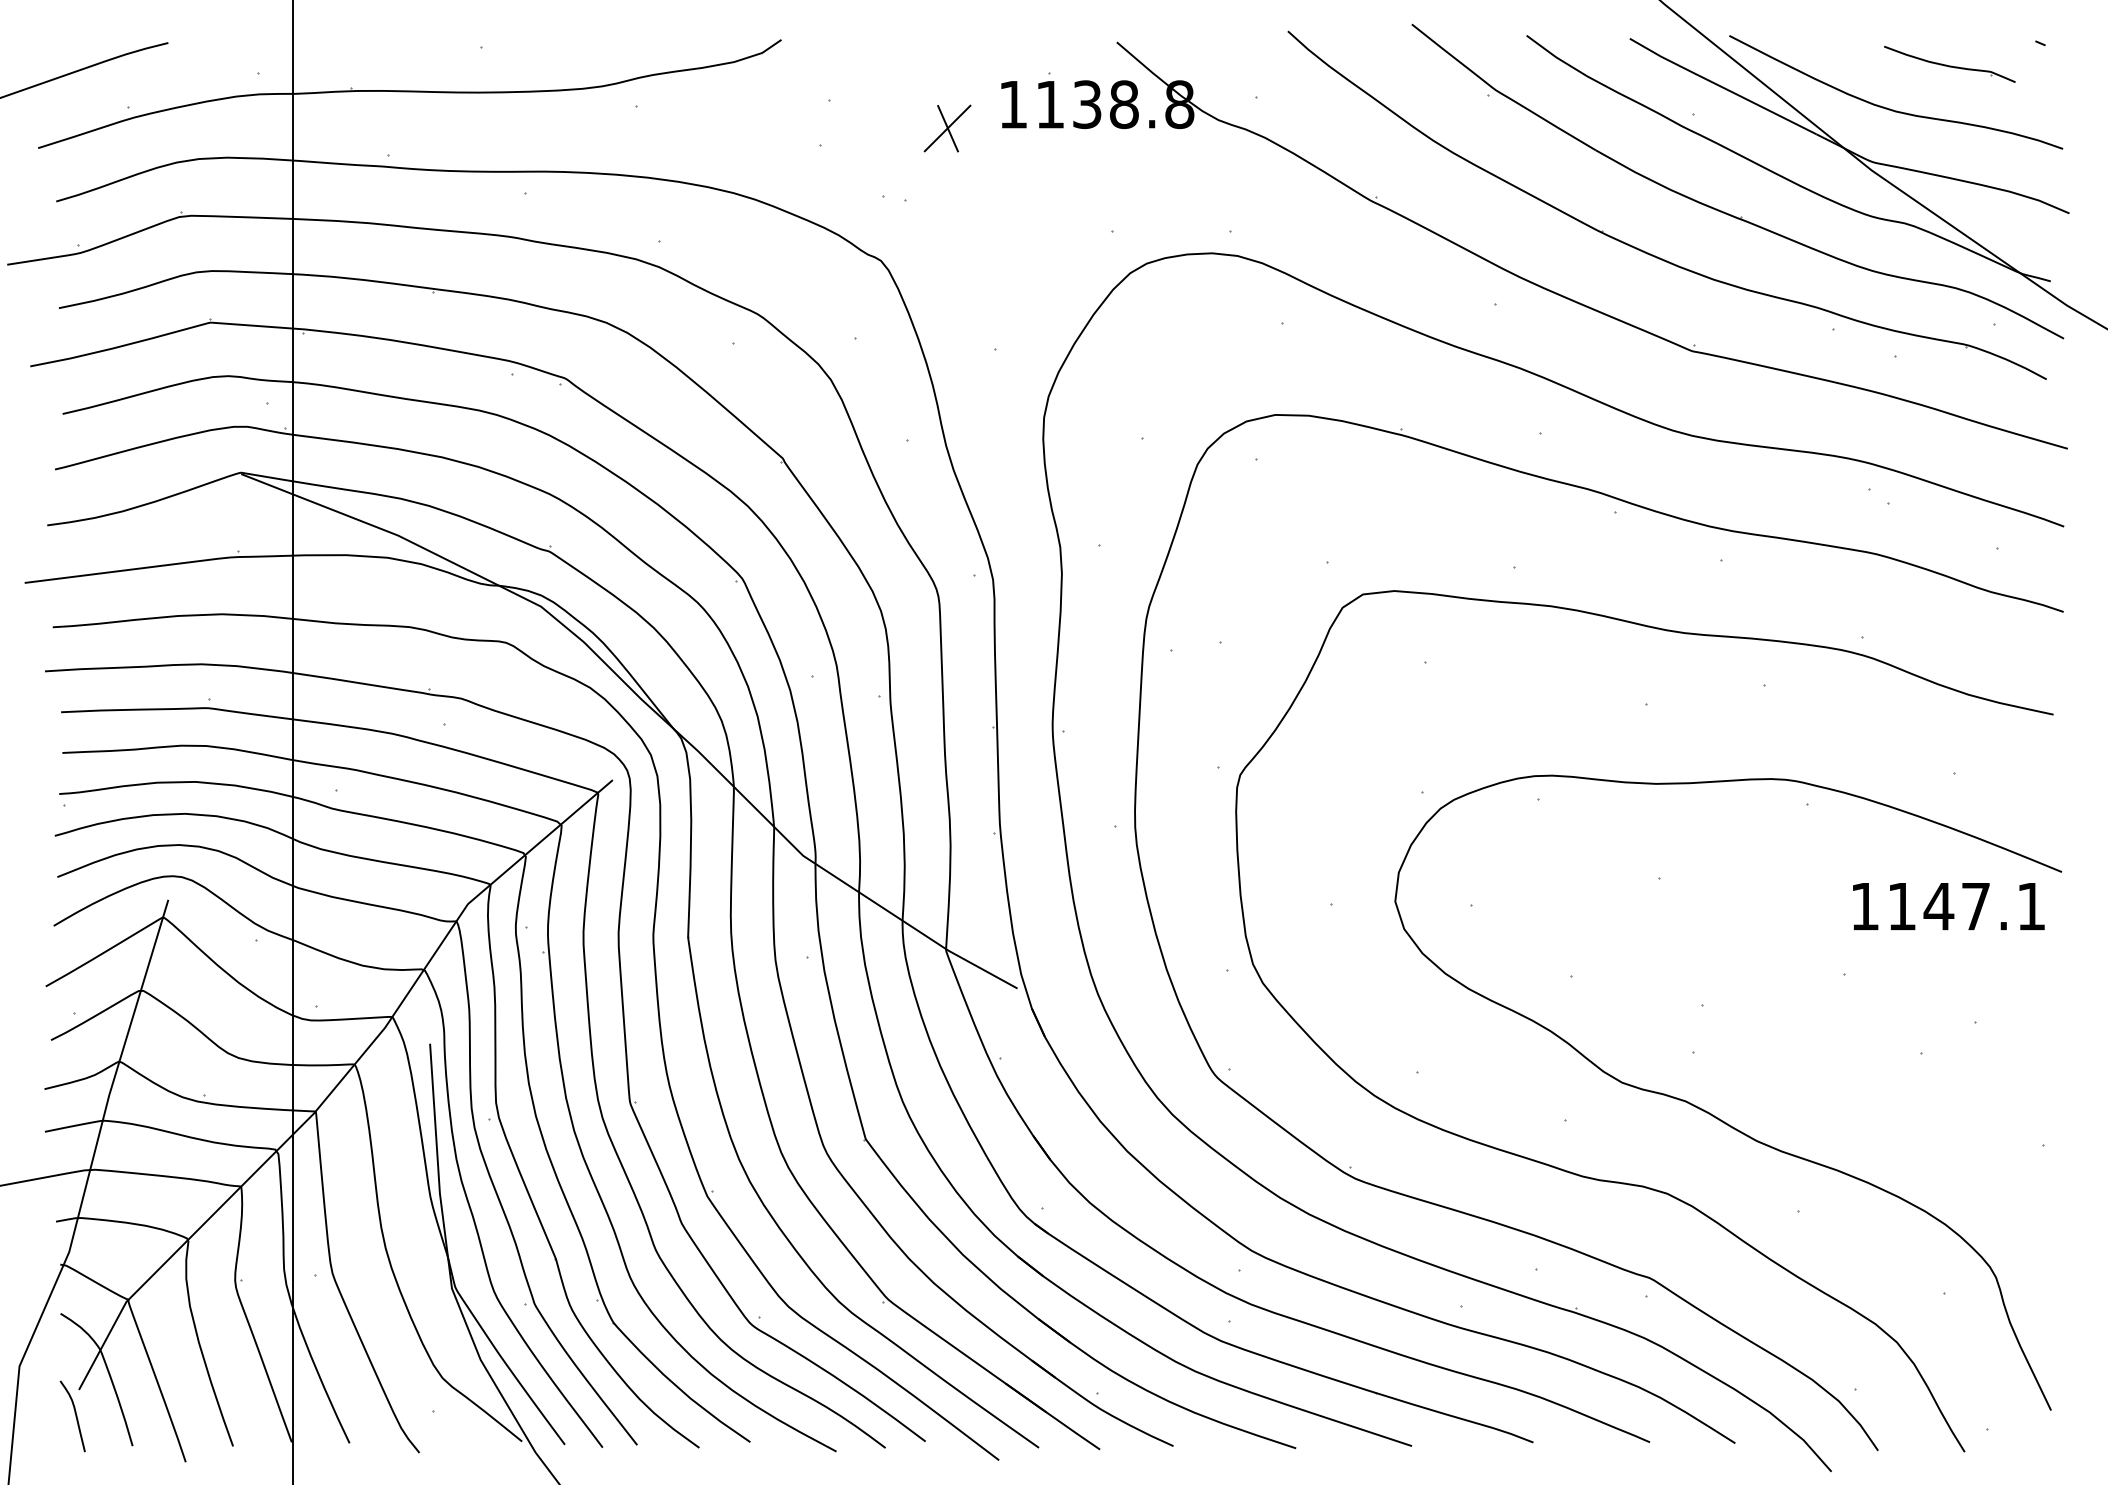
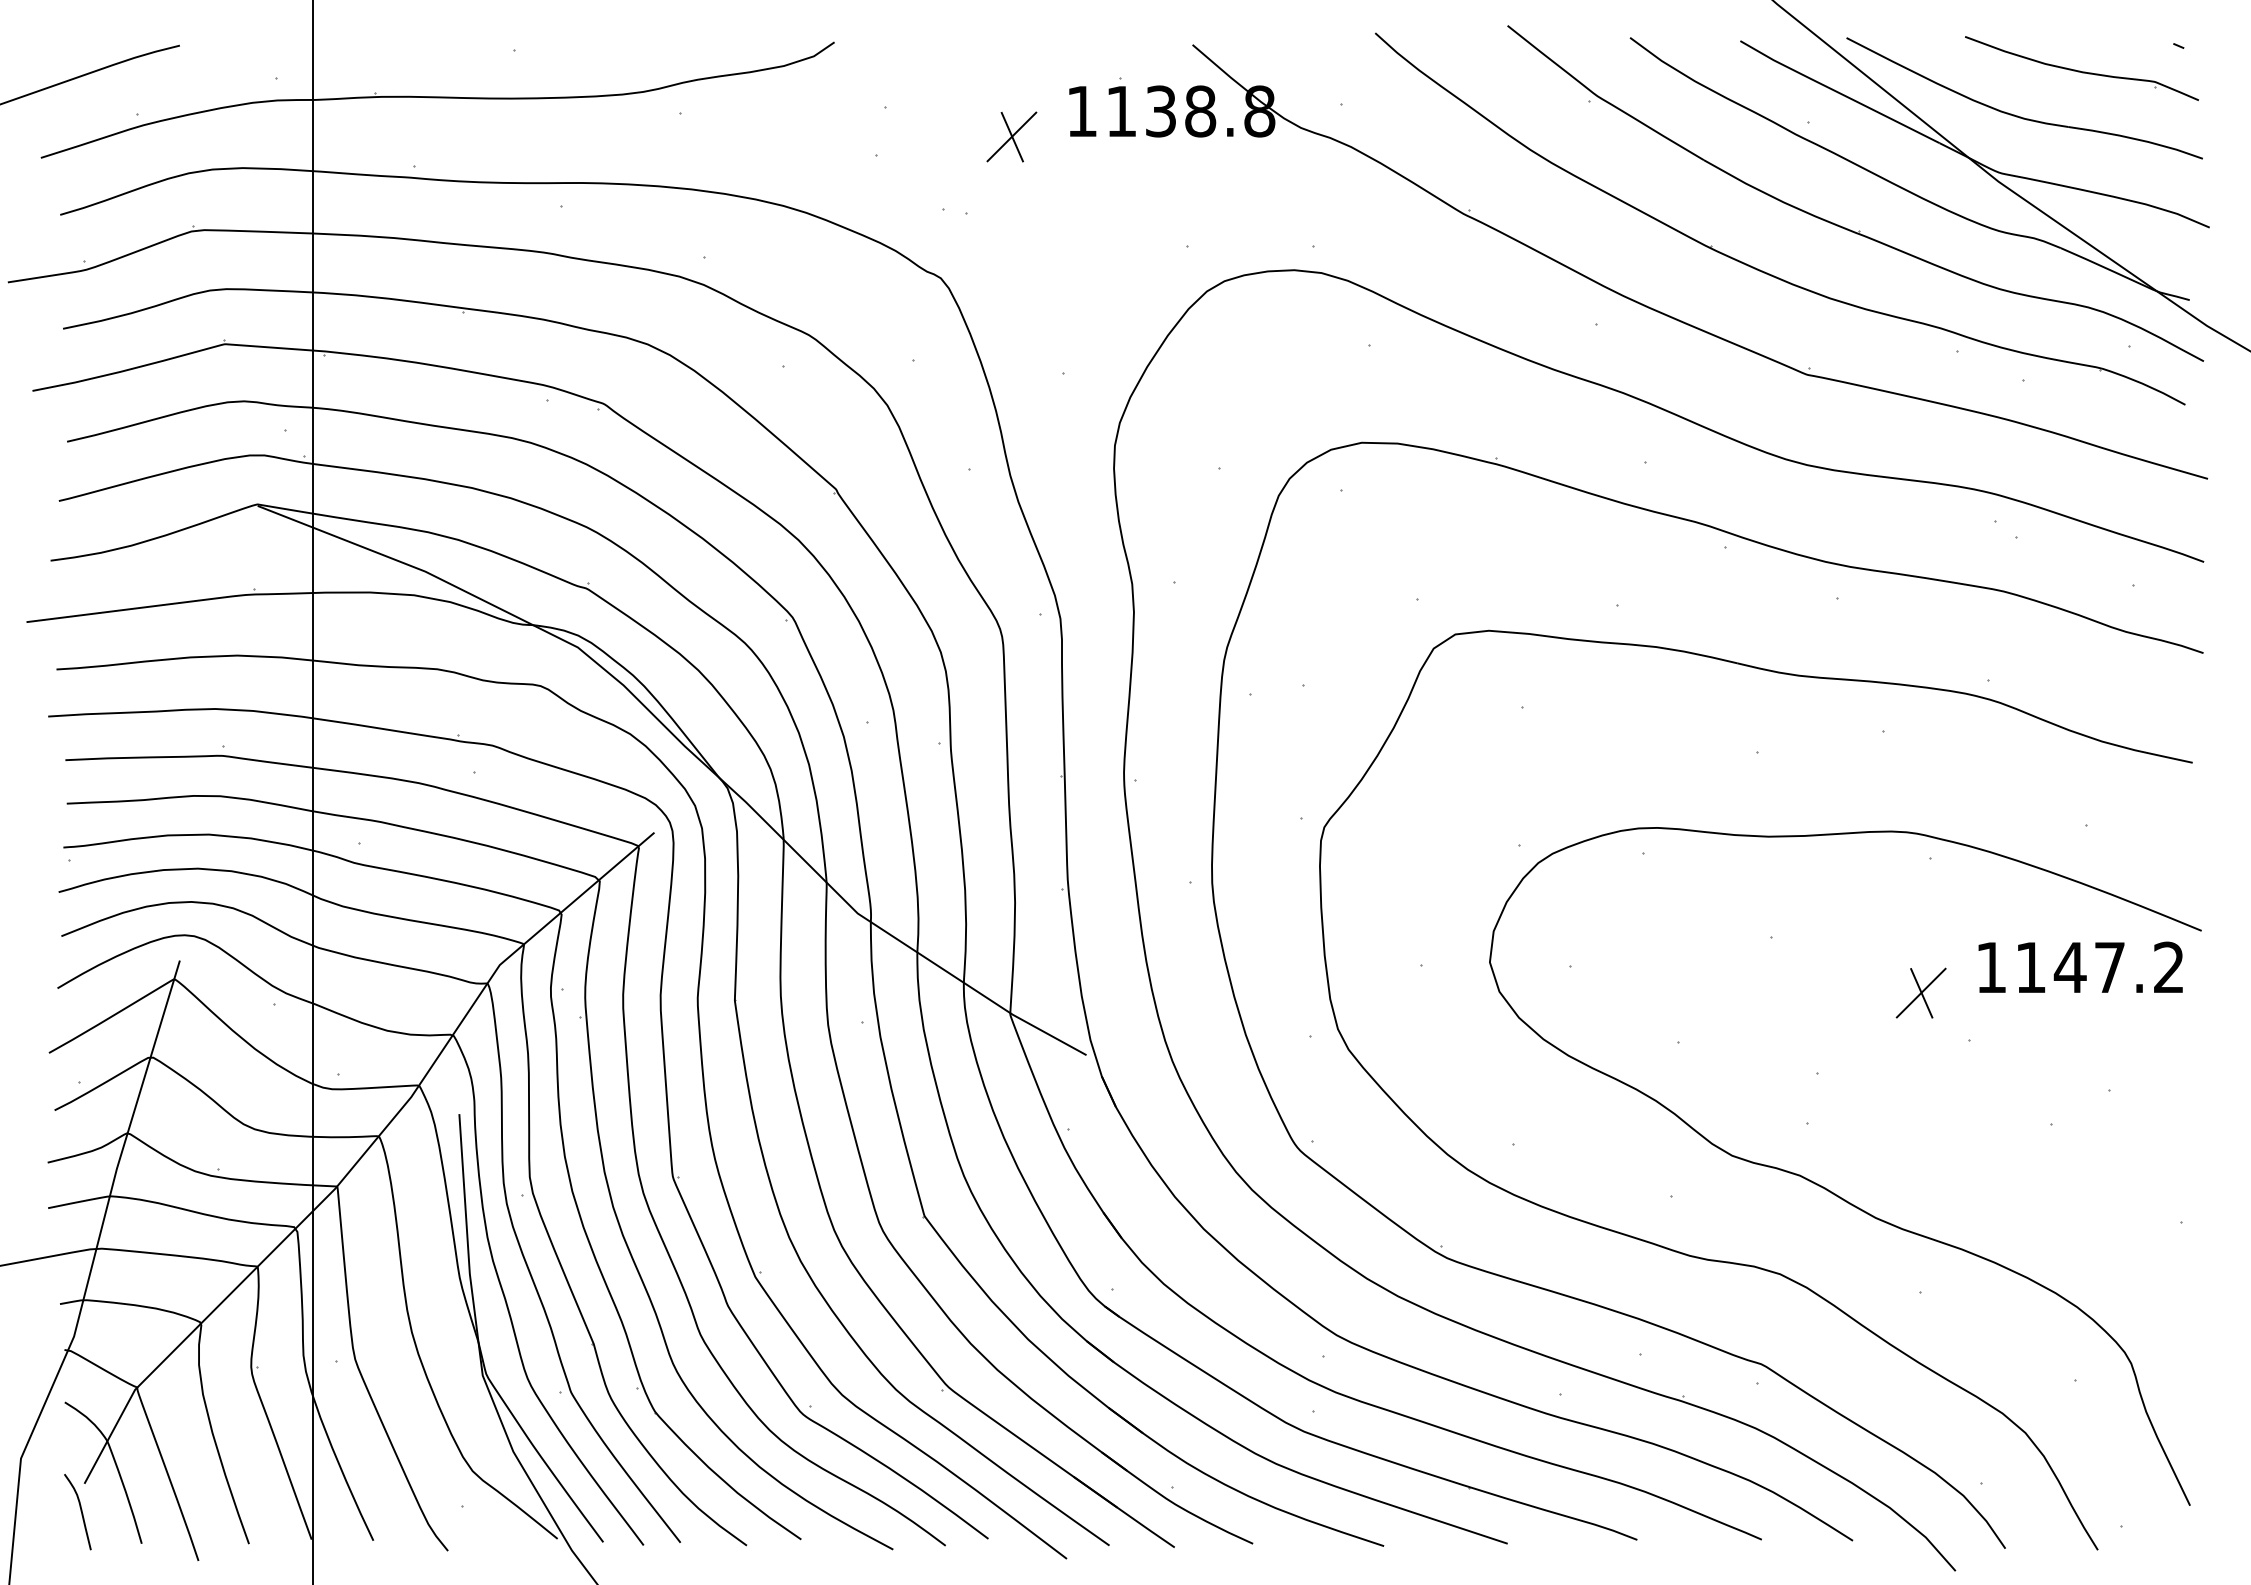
part: (1949, 64) -> (2081, 68), size x1.67
text: (2030, 905) -> (2168, 966), 1147.1 -> 1147.2
part: (1798, 929) -> (1920, 992), added

